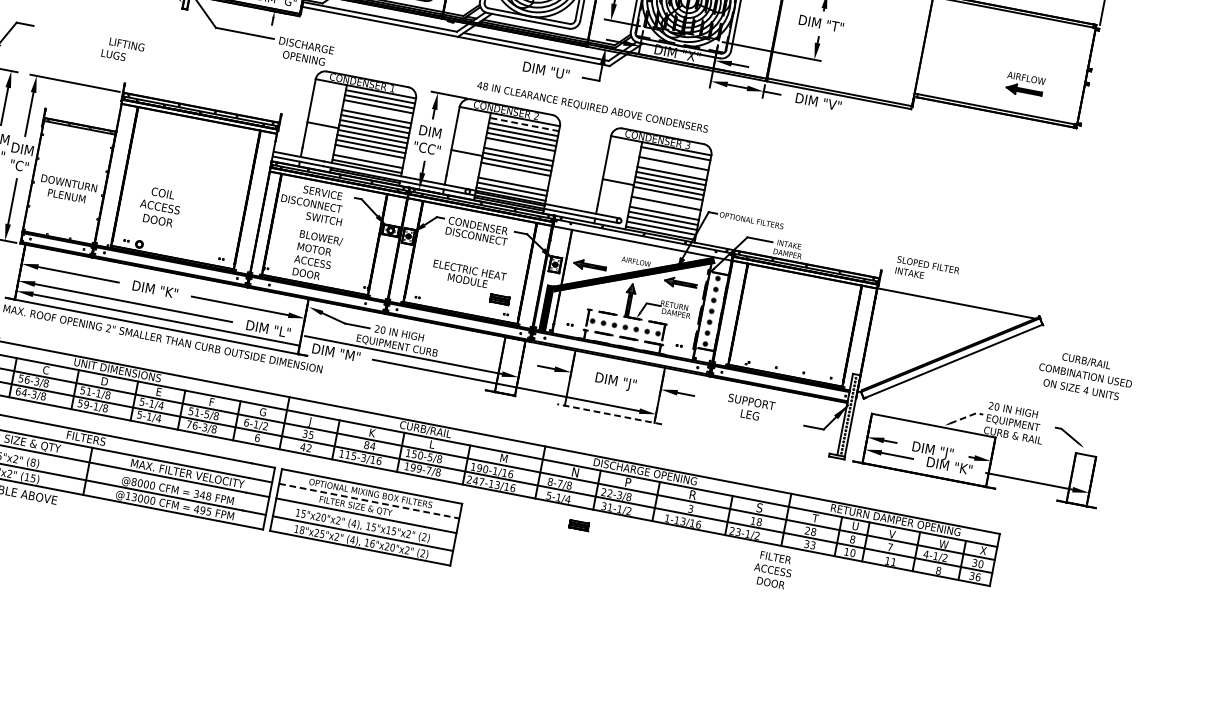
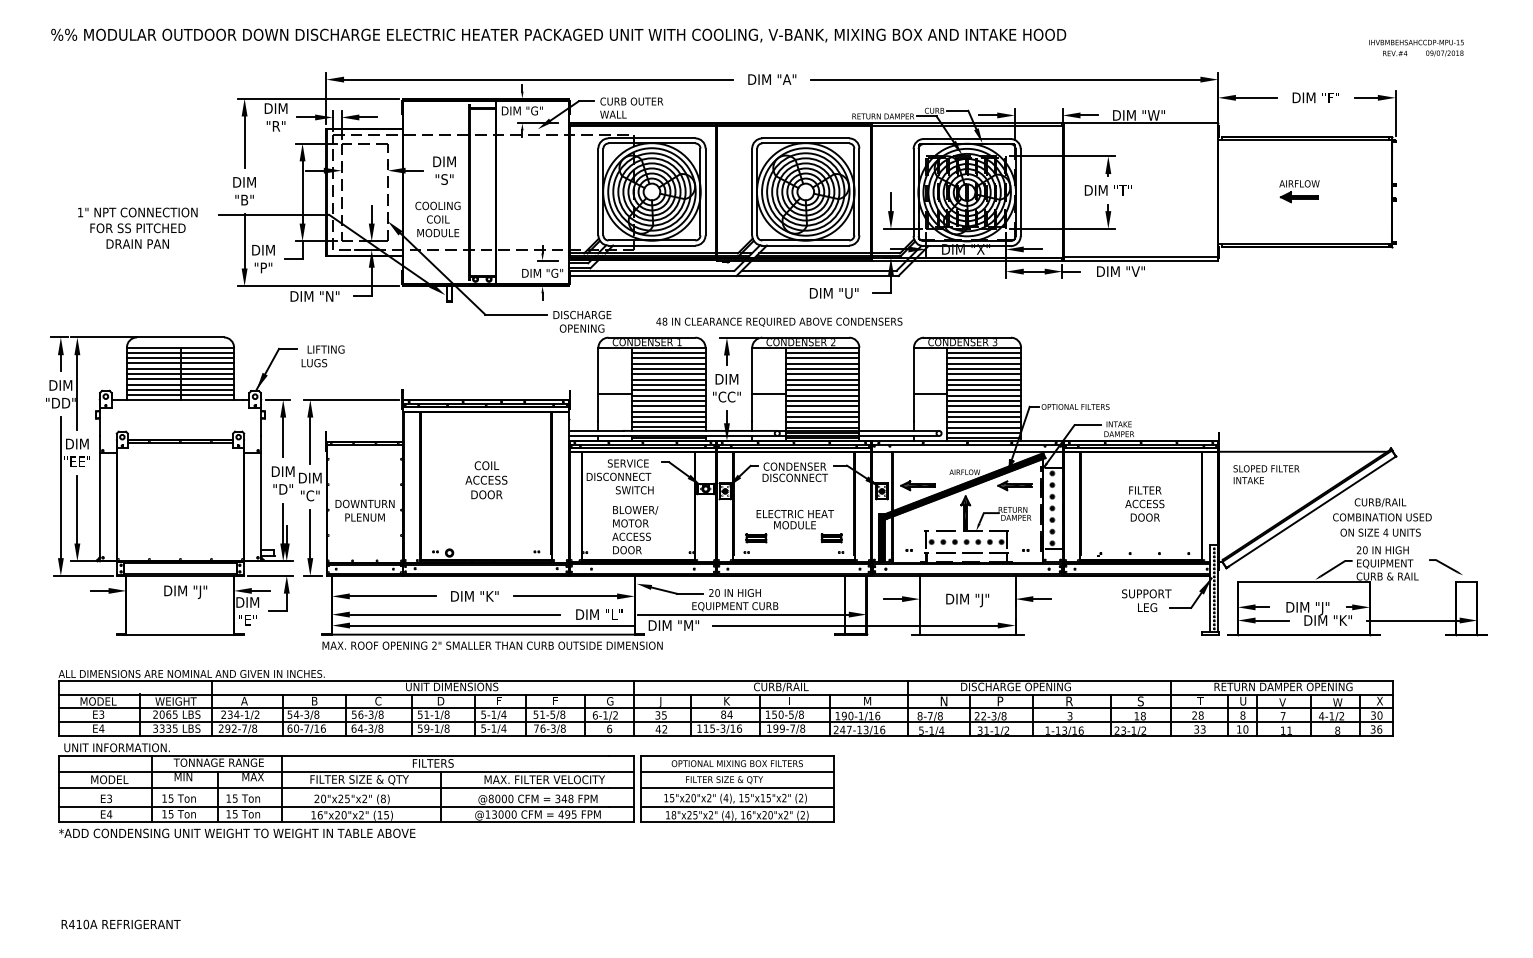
text: (122, 50) -> (322, 356), moved
part: (1025, 85) -> (1299, 191), moved
text: (592, 107) -> (779, 321), moved
line: (377, 112) -> (668, 369), added
line: (524, 124) -> (822, 353), dashed -> solid
line: (519, 149) -> (822, 379), added
line: (368, 156) -> (668, 416), added
line: (675, 158) -> (984, 358), added
line: (673, 169) -> (984, 369), added
line: (514, 174) -> (822, 406), added
line: (514, 179) -> (822, 411), added
line: (667, 198) -> (984, 400), added
text: (160, 207) -> (486, 480), moved
line: (665, 208) -> (984, 411), added
text: (927, 270) -> (1266, 474), moved
text: (1085, 375) -> (1382, 517), moved
text: (750, 408) -> (1146, 600), moved
line: (609, 414) -> (967, 634), dashed -> solid
line: (967, 416) -> (1336, 566), dashed -> solid
line: (369, 500) -> (737, 771), dashed -> solid
part: (579, 525) -> (756, 538), moved
text: (772, 569) -> (1144, 503), moved

